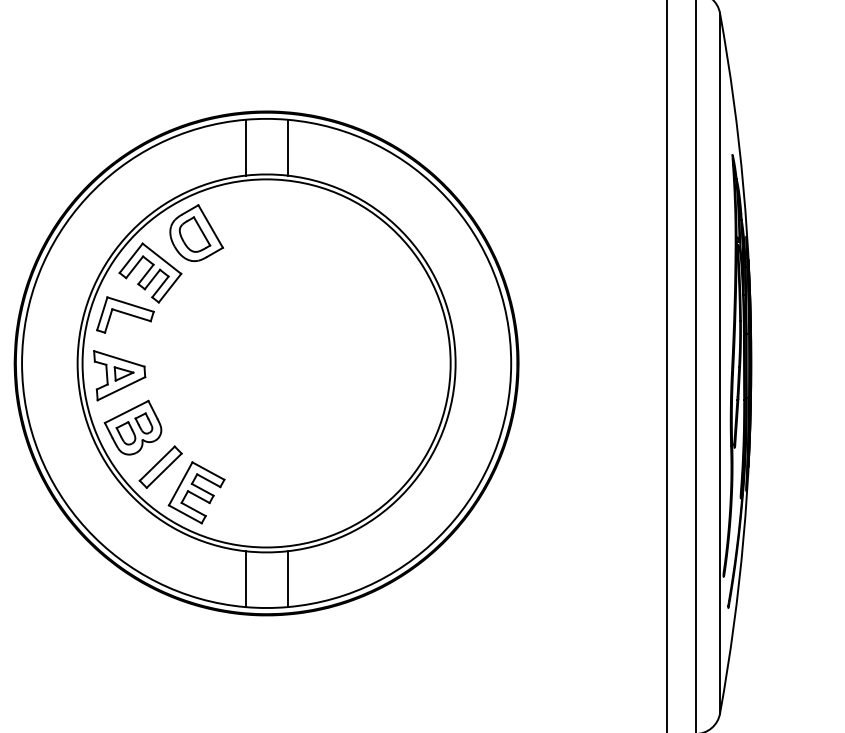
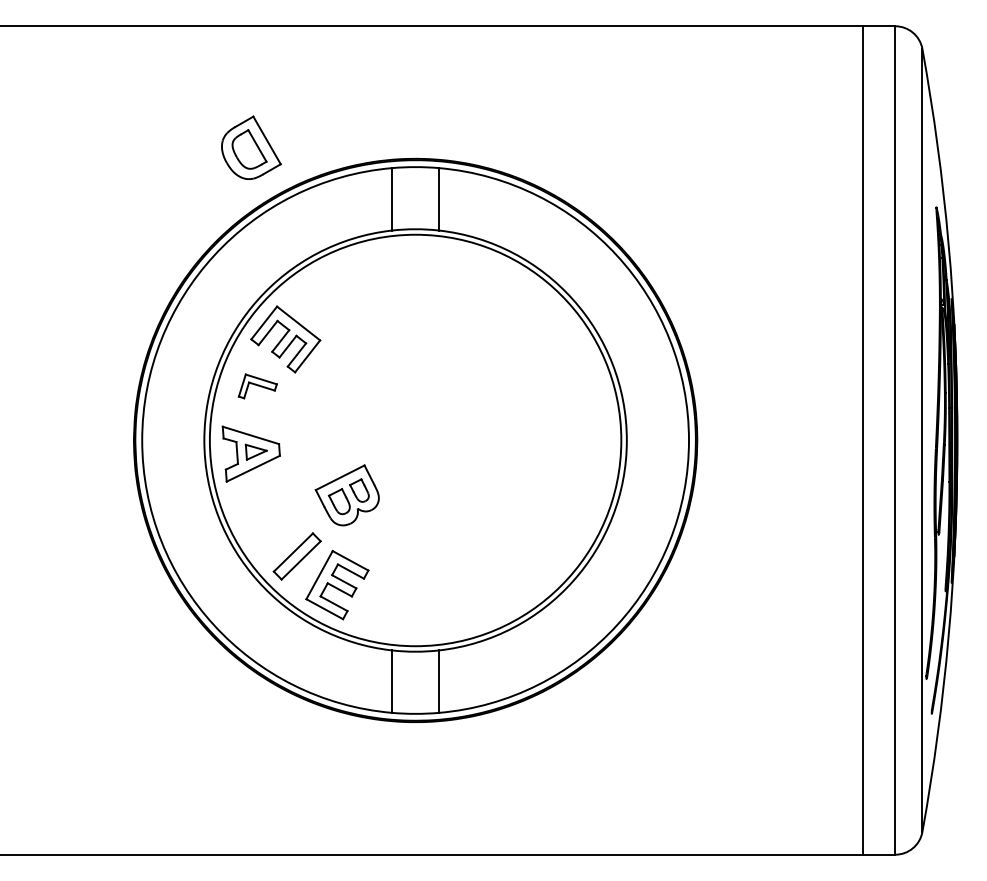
part: (196, 232) -> (251, 147), moved
part: (125, 315) -> (257, 386), size x0.6
part: (132, 427) -> (346, 495), moved

